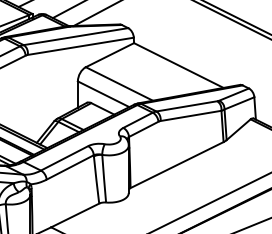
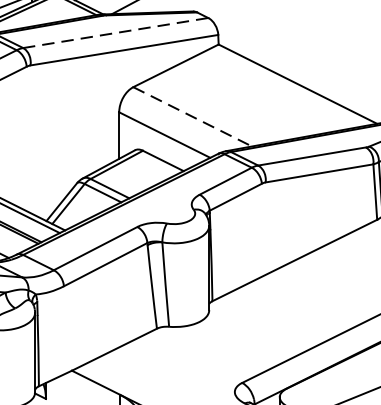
line: (75, 36) -> (114, 32), solid -> dashed
line: (119, 84) -> (192, 117), solid -> dashed

